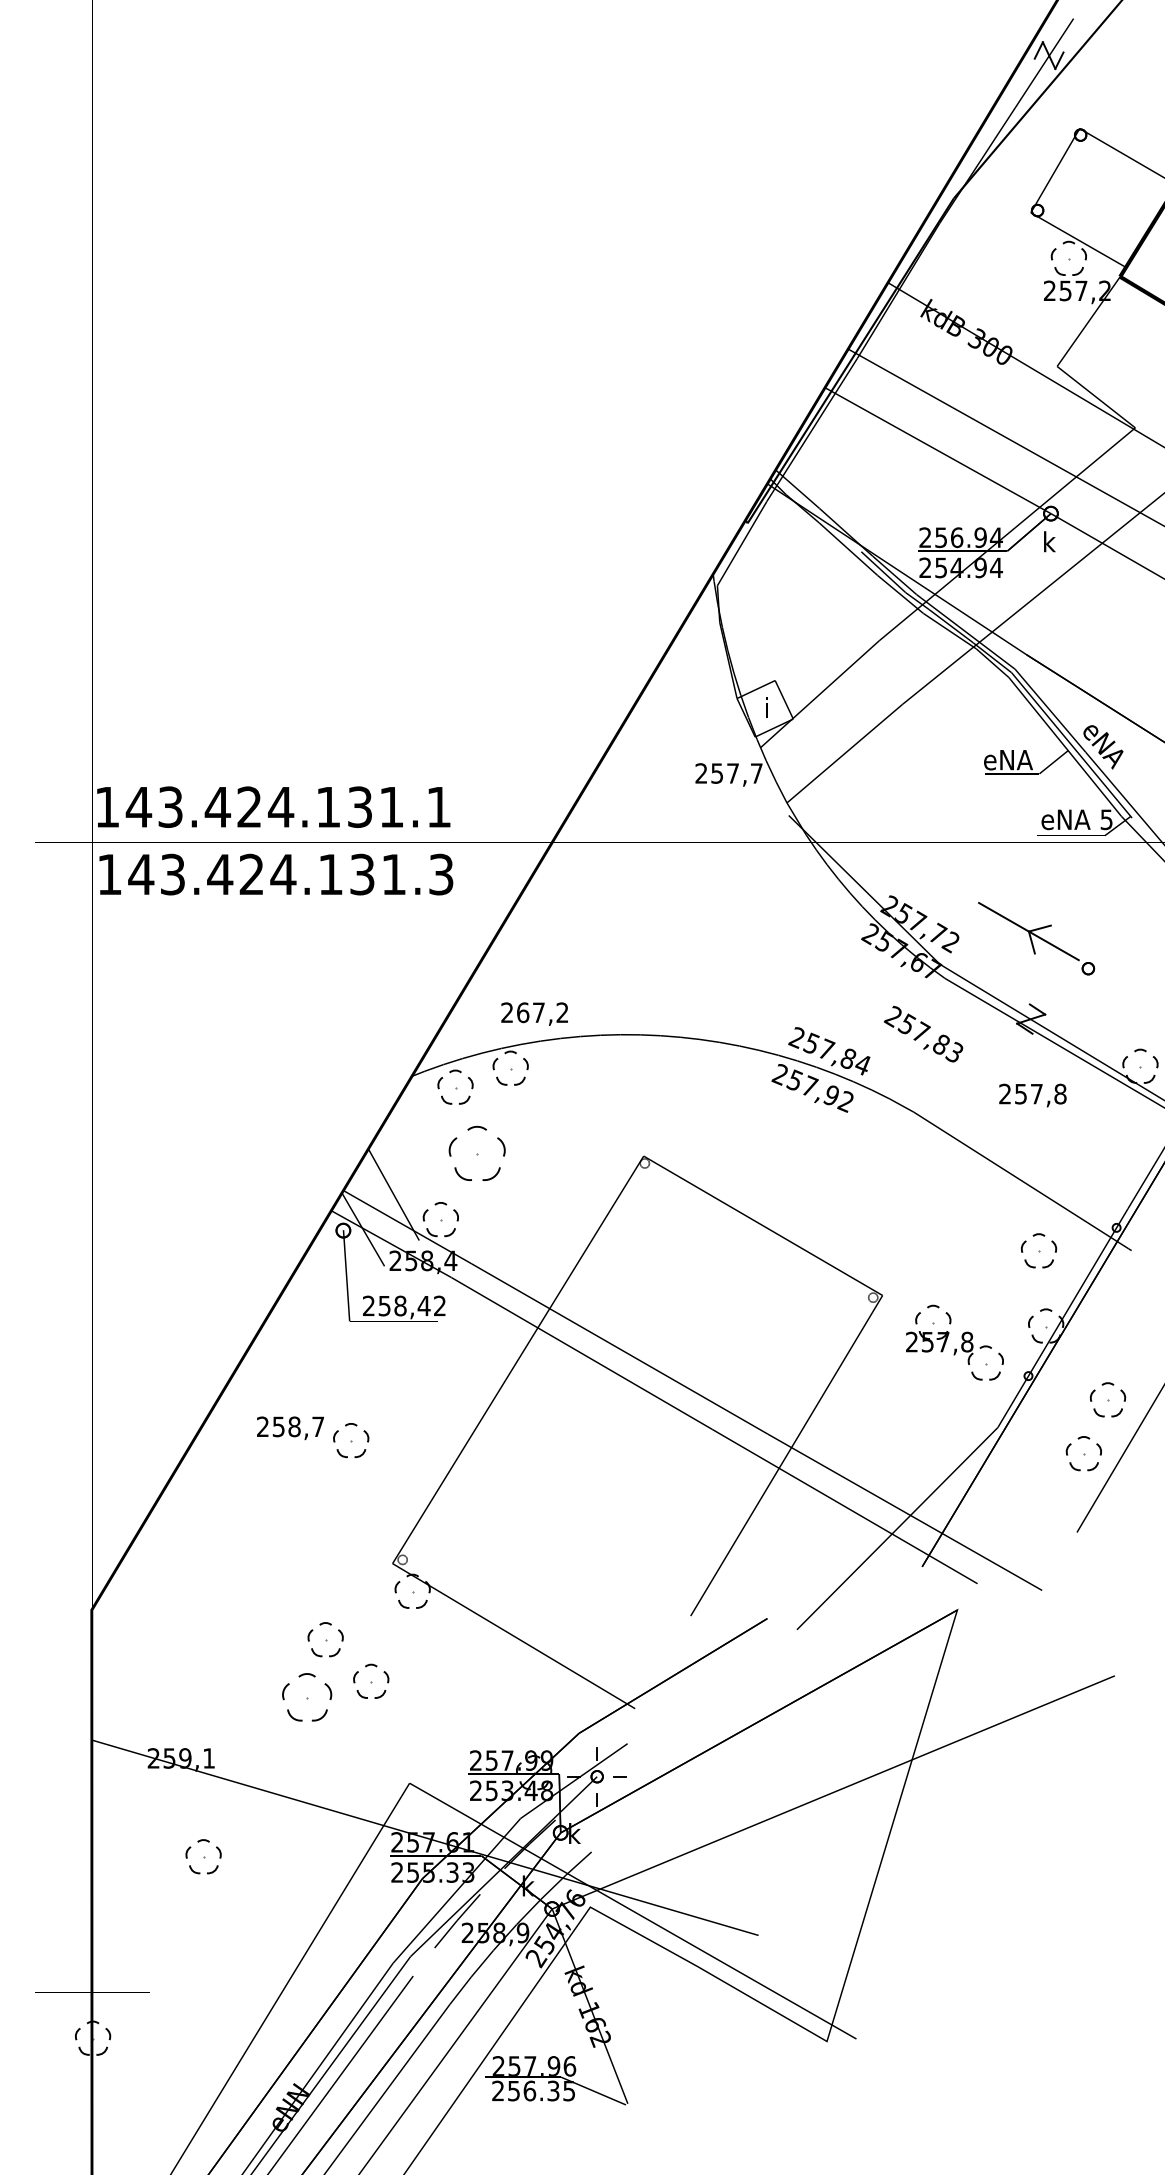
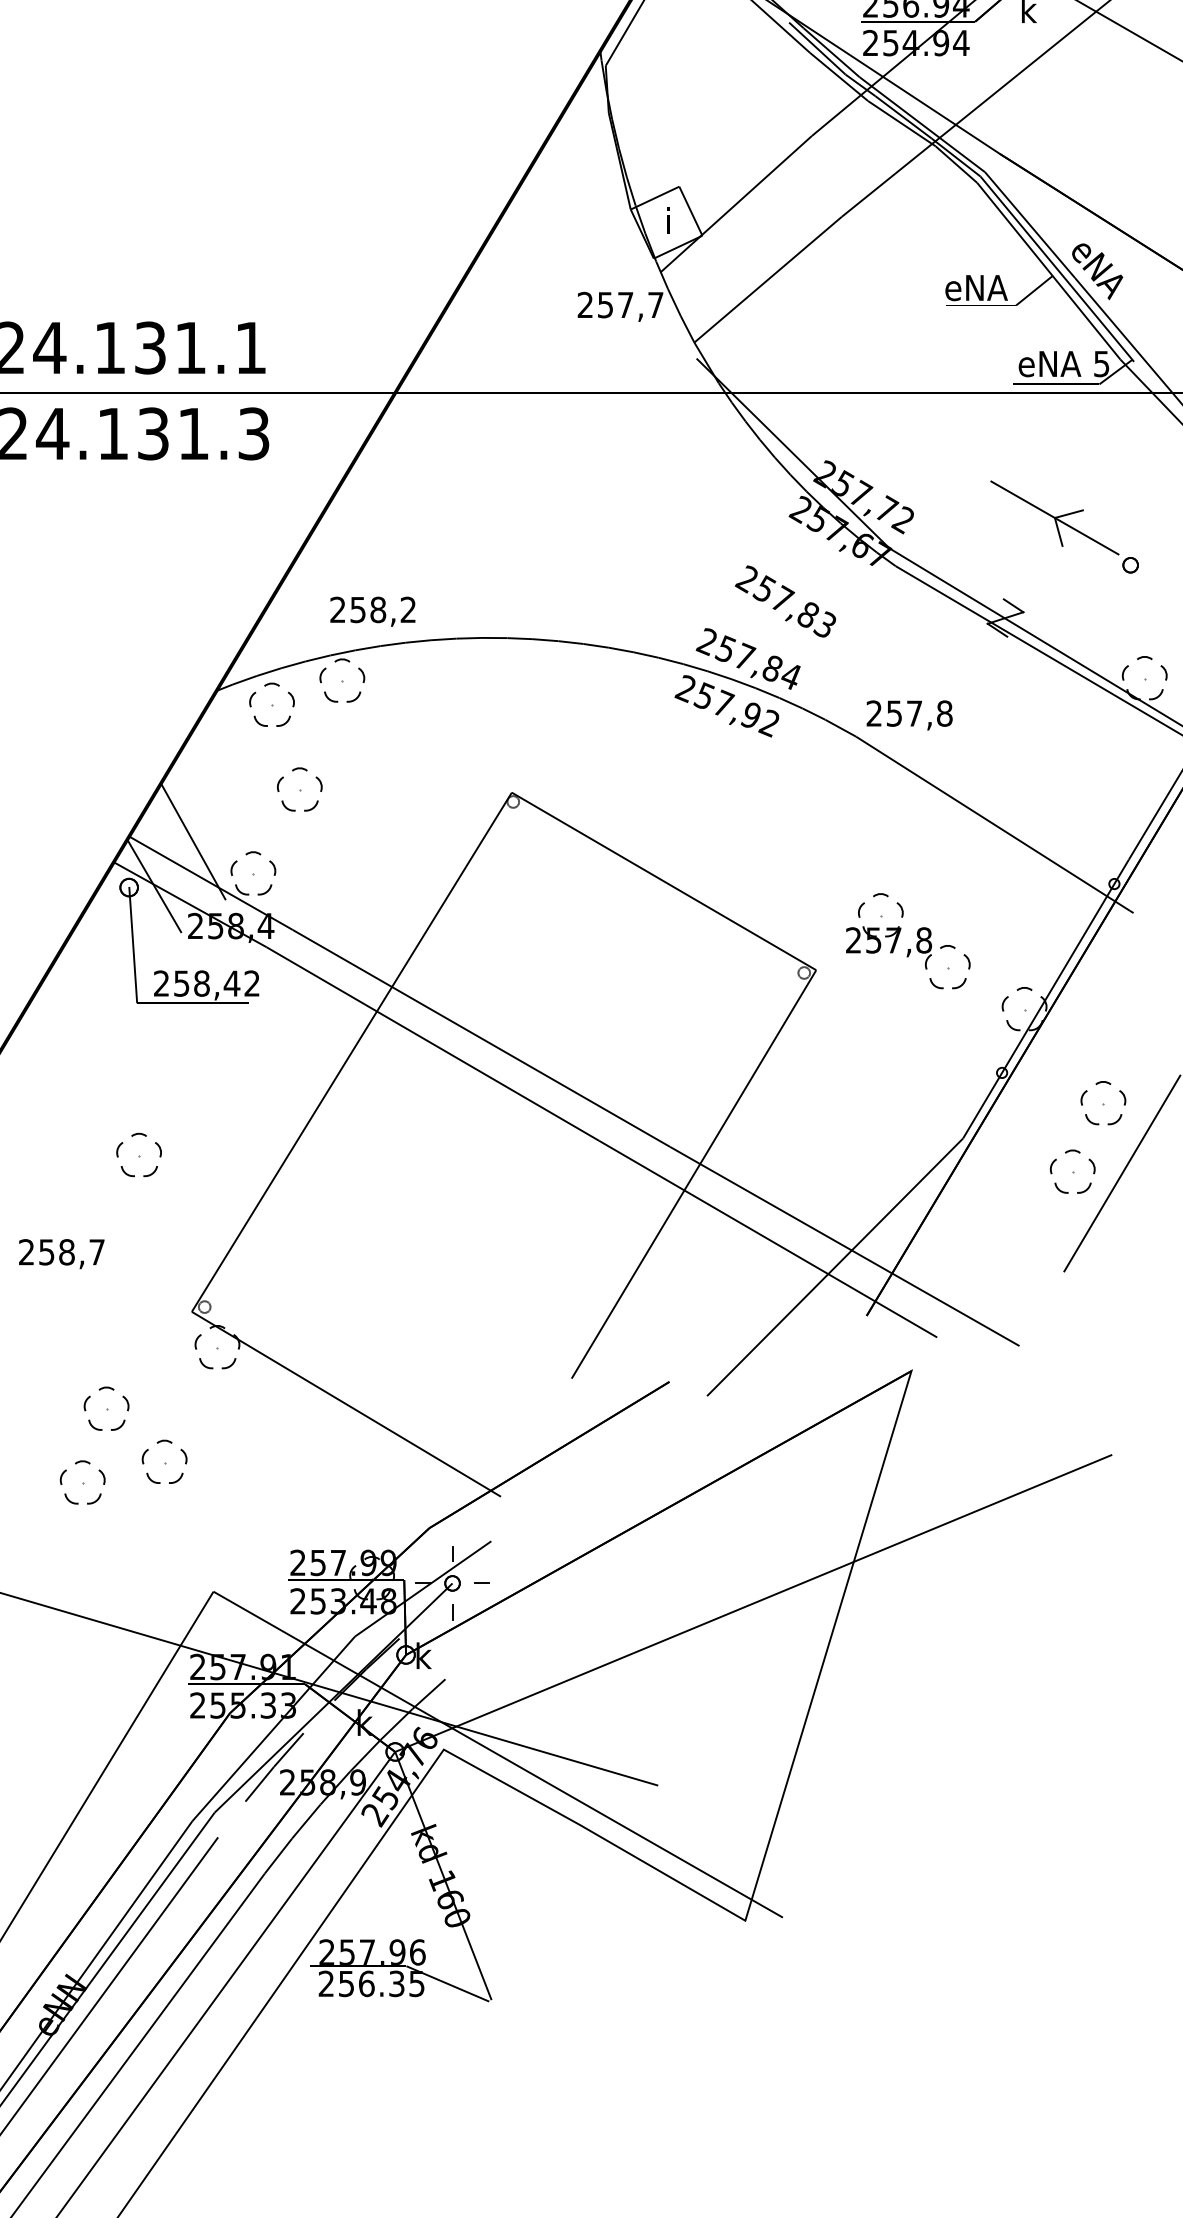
part: (1036, 938) -> (1064, 526), moved
text: (531, 1012) -> (368, 609), 267,2 -> 258,2
text: (923, 1034) -> (785, 601), moved
text: (1032, 1095) -> (909, 715), moved
part: (477, 1153) -> (300, 789), size x0.62
part: (1038, 1250) -> (1014, 912), removed
part: (955, 1348) -> (909, 948), moved
text: (290, 1428) -> (61, 1254), moved
part: (306, 1697) -> (82, 1482), size x0.71
text: (452, 1842) -> (268, 1667), 257.61 -> 257.91
text: (599, 2038) -> (455, 1916), 162 -> 160

